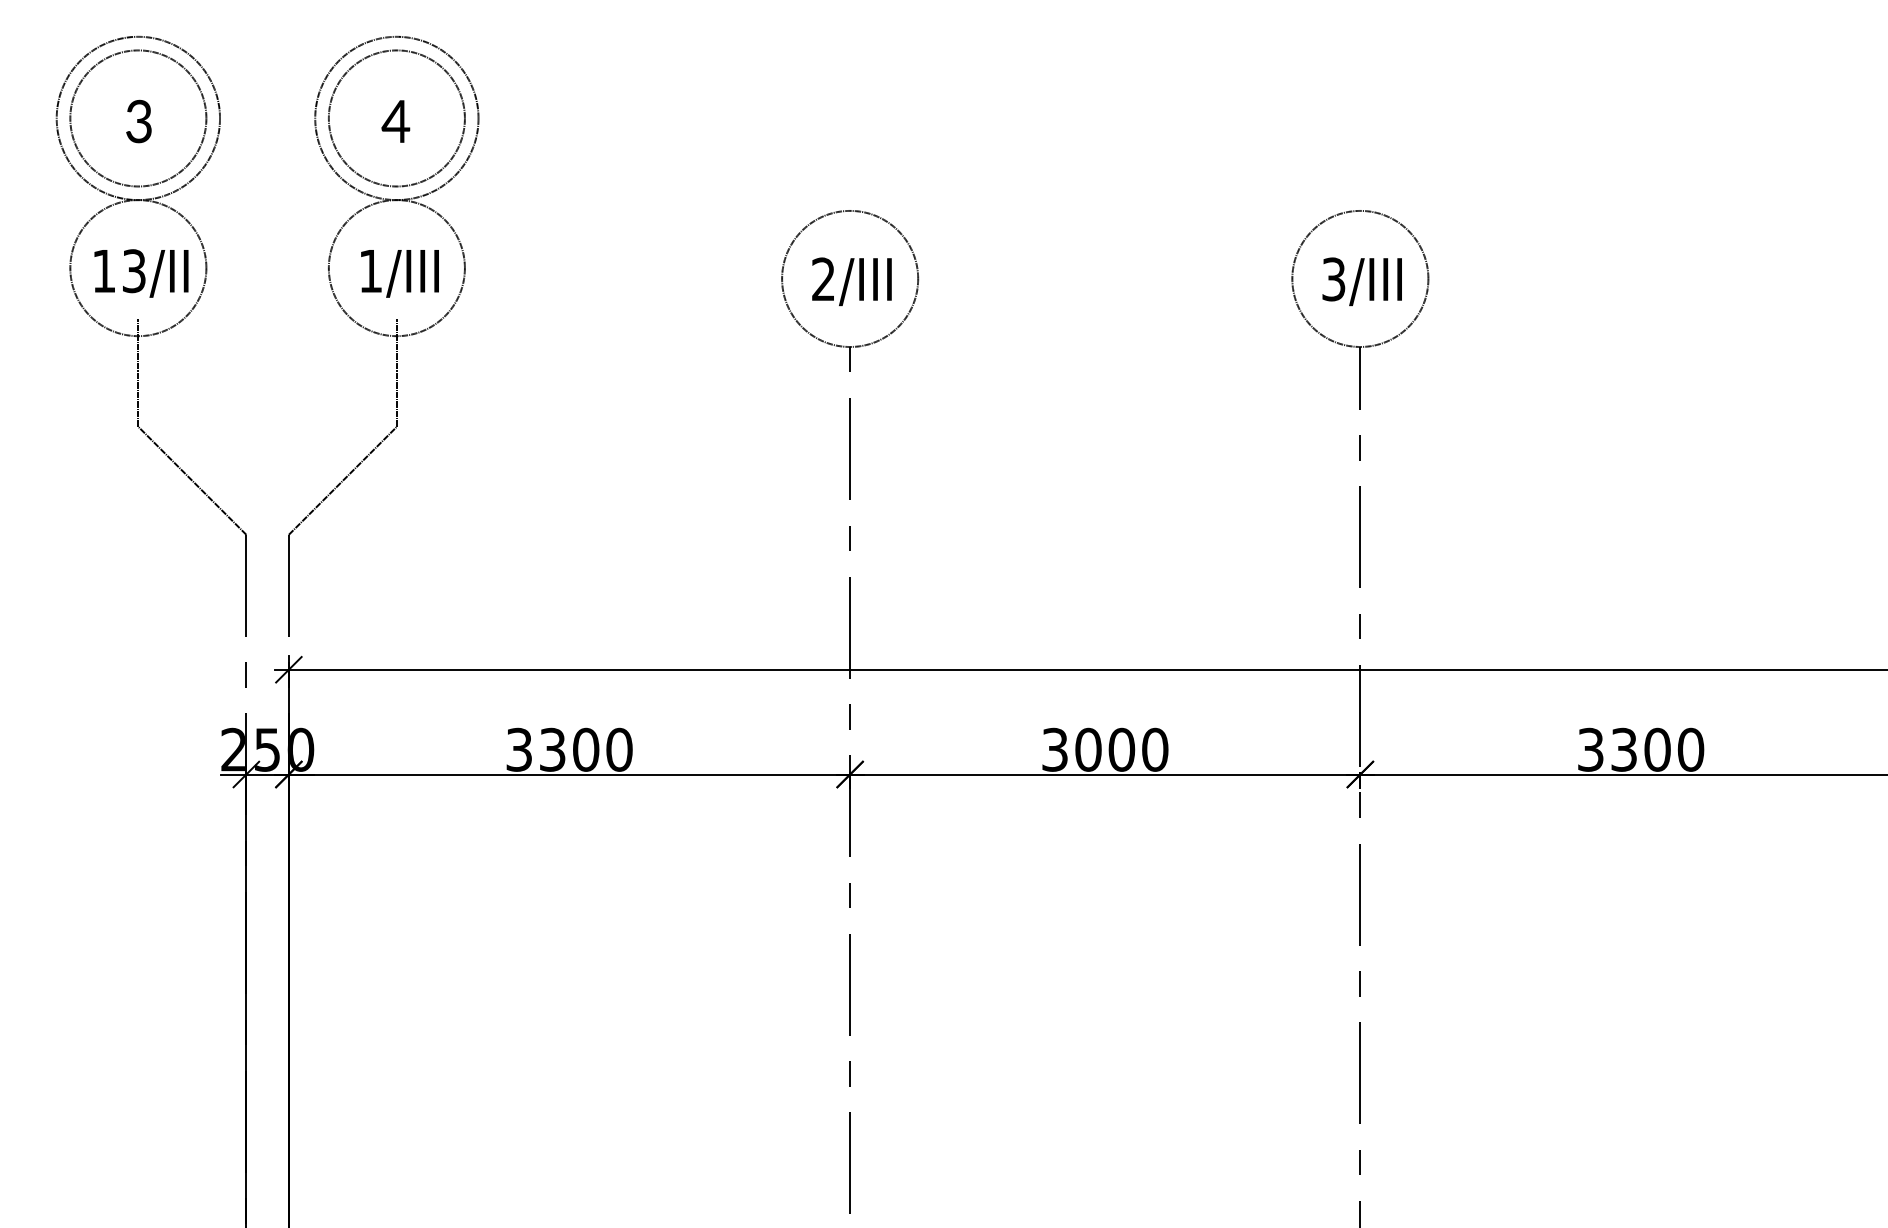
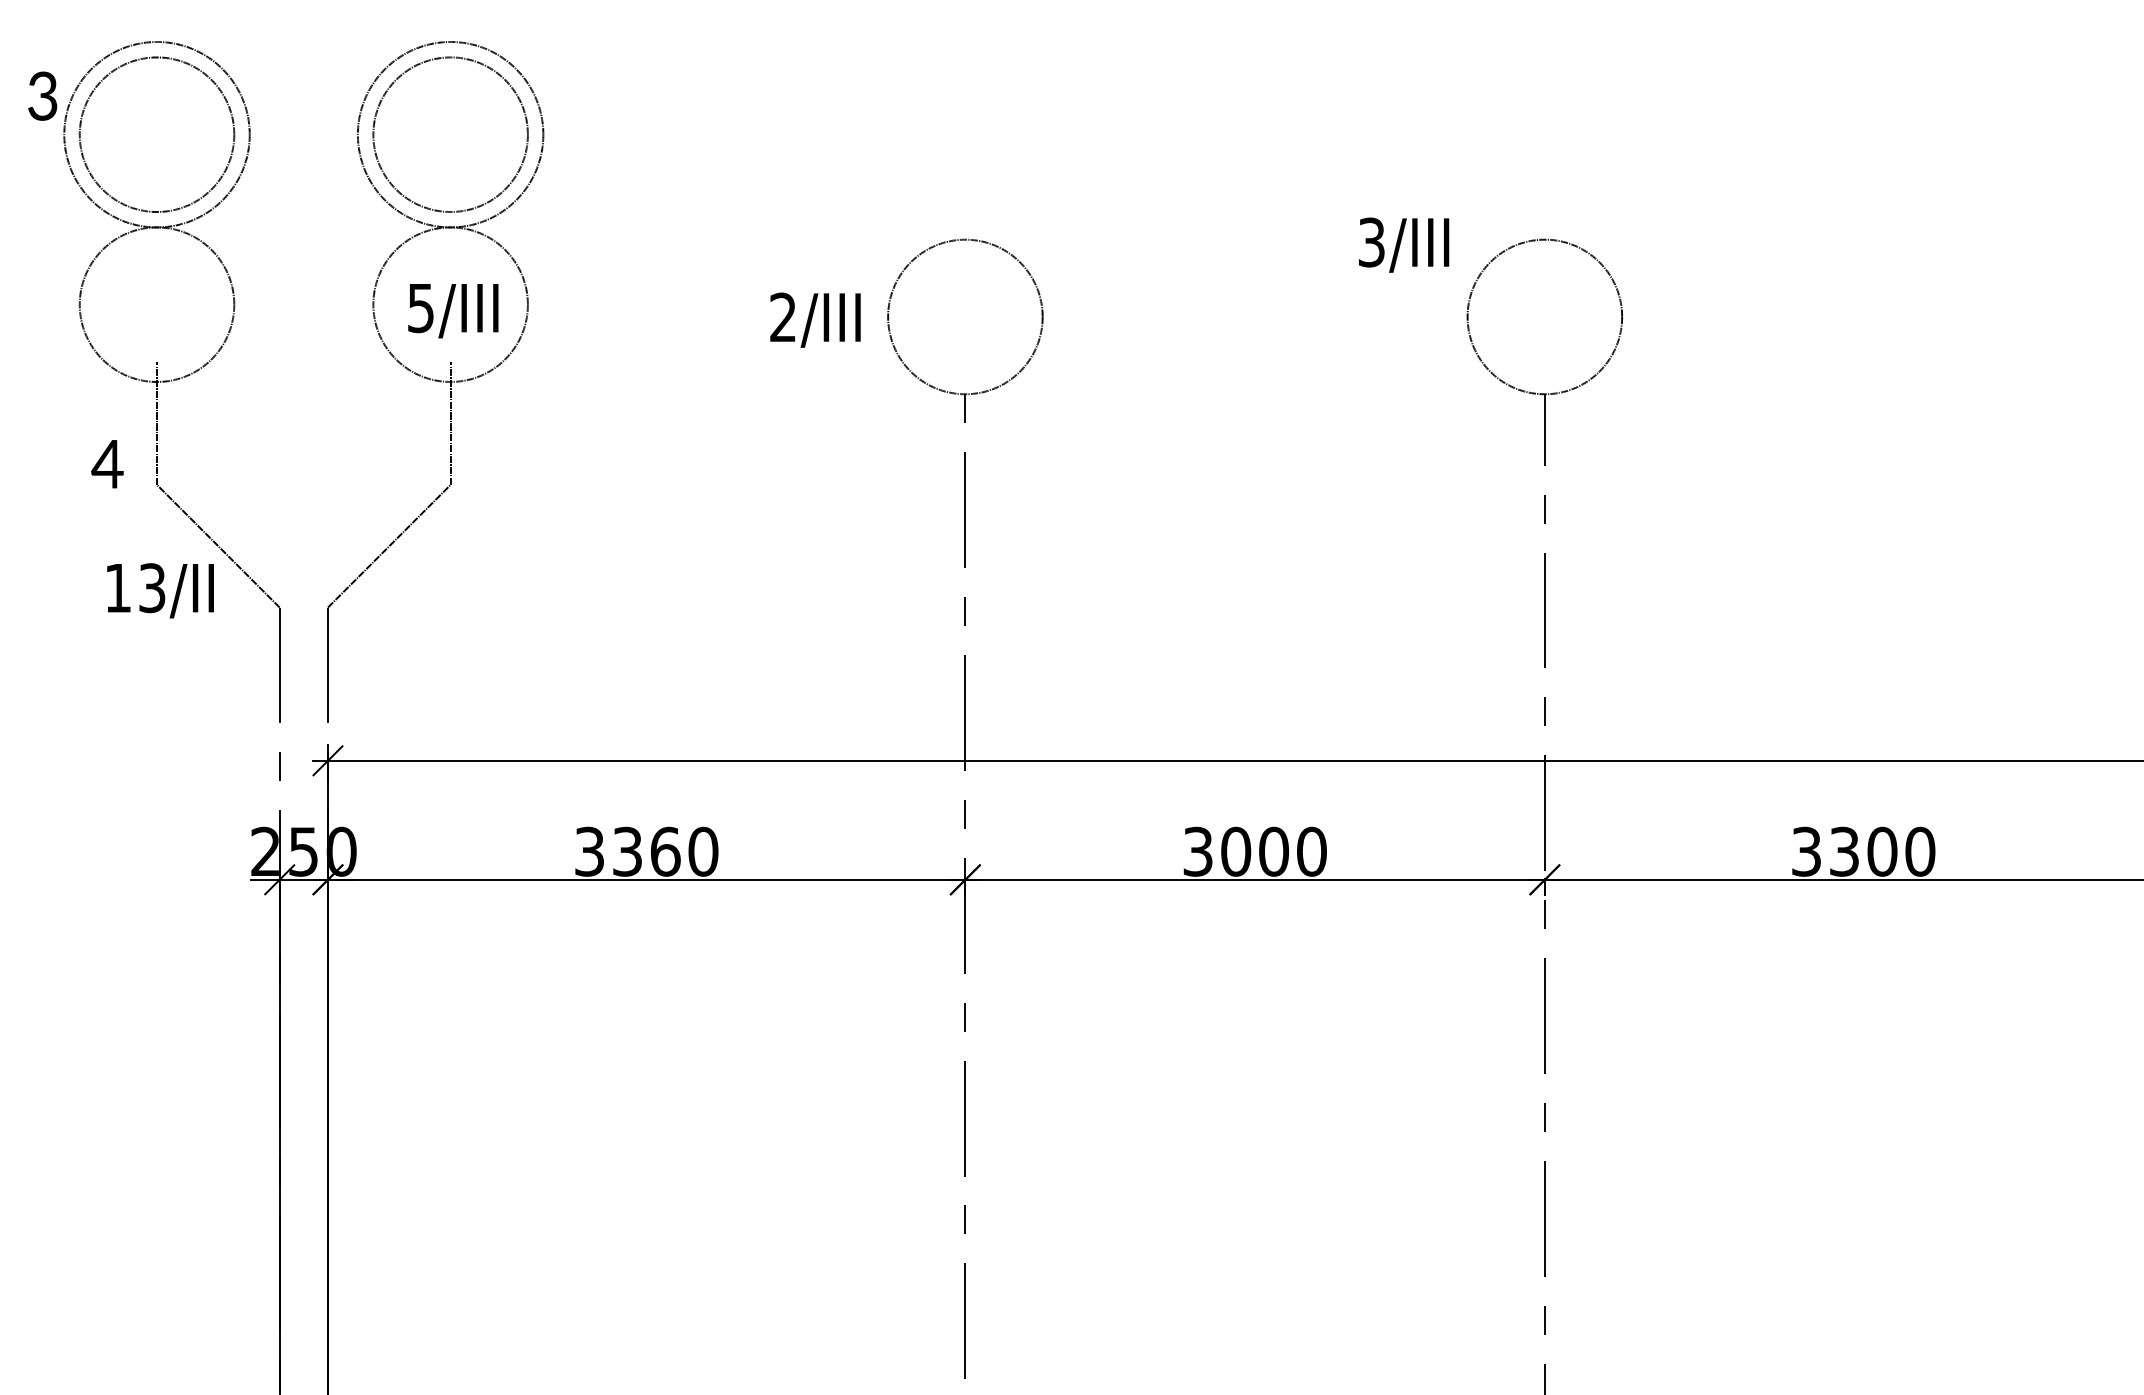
text: (138, 120) -> (42, 95), moved
text: (395, 121) -> (107, 464), moved
text: (370, 271) -> (420, 308), 1/III -> 5/III
text: (141, 273) -> (160, 590), moved
text: (851, 281) -> (815, 319), moved
text: (1362, 281) -> (1404, 244), moved
text: (586, 749) -> (665, 851), 3300 -> 3360

